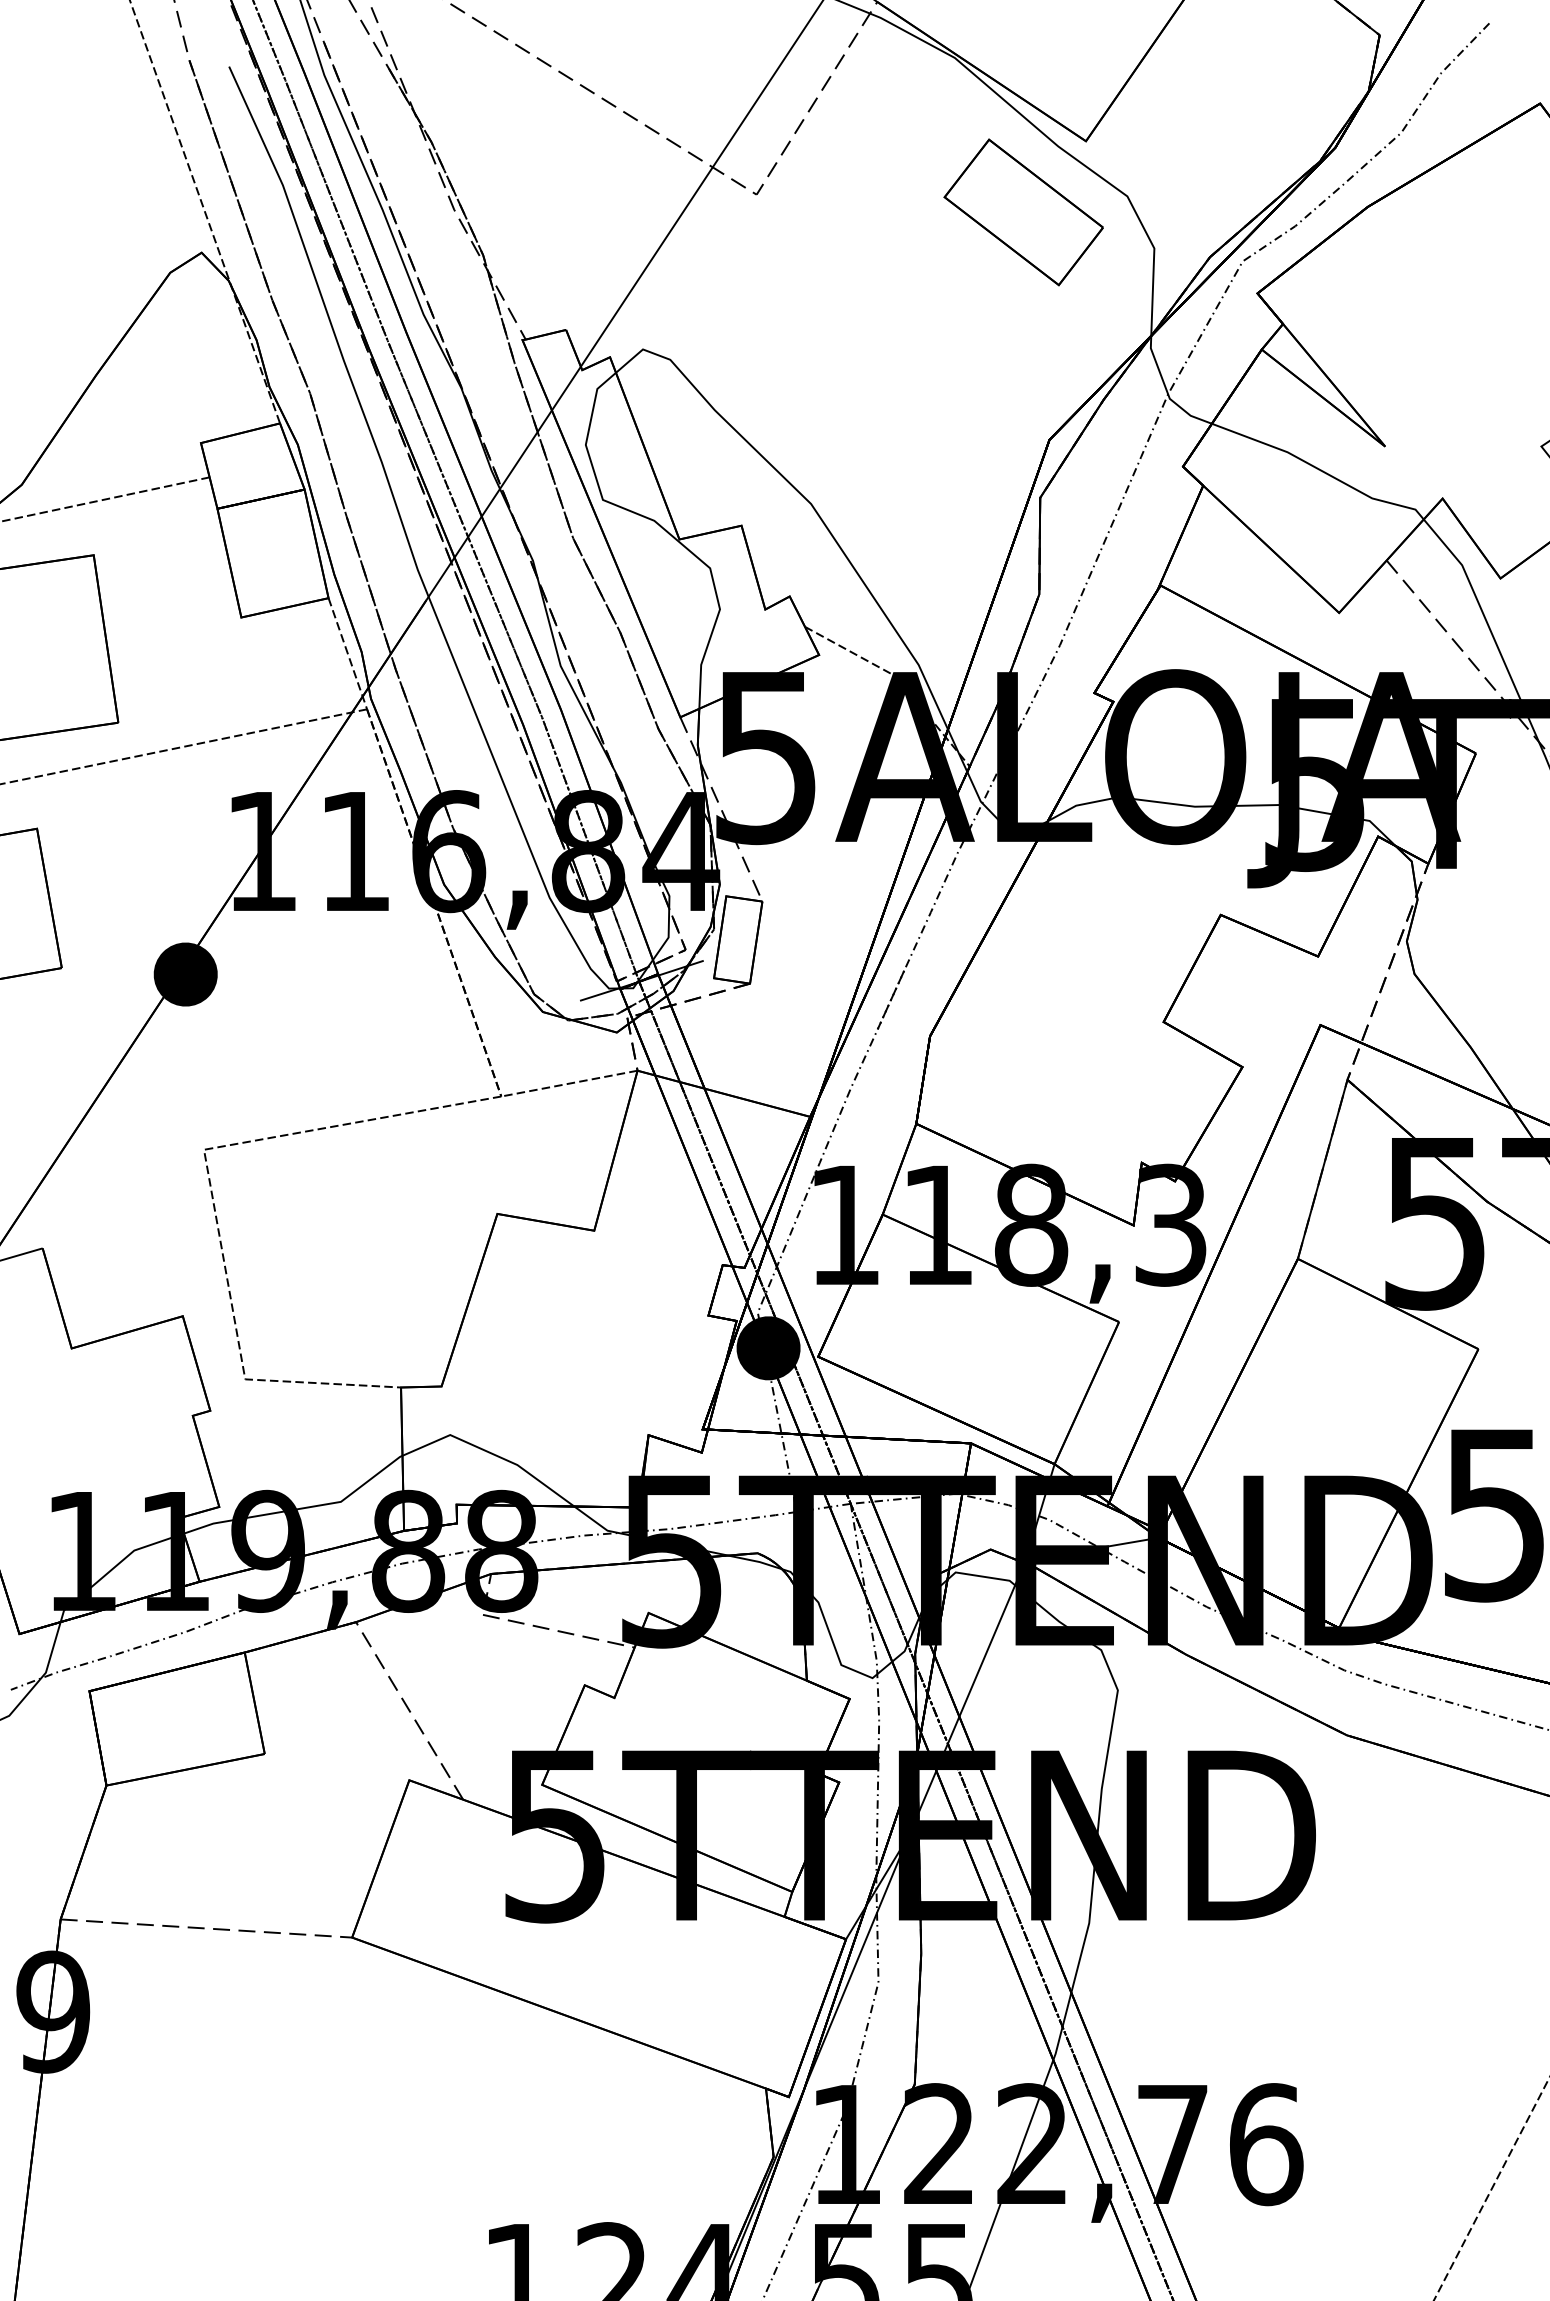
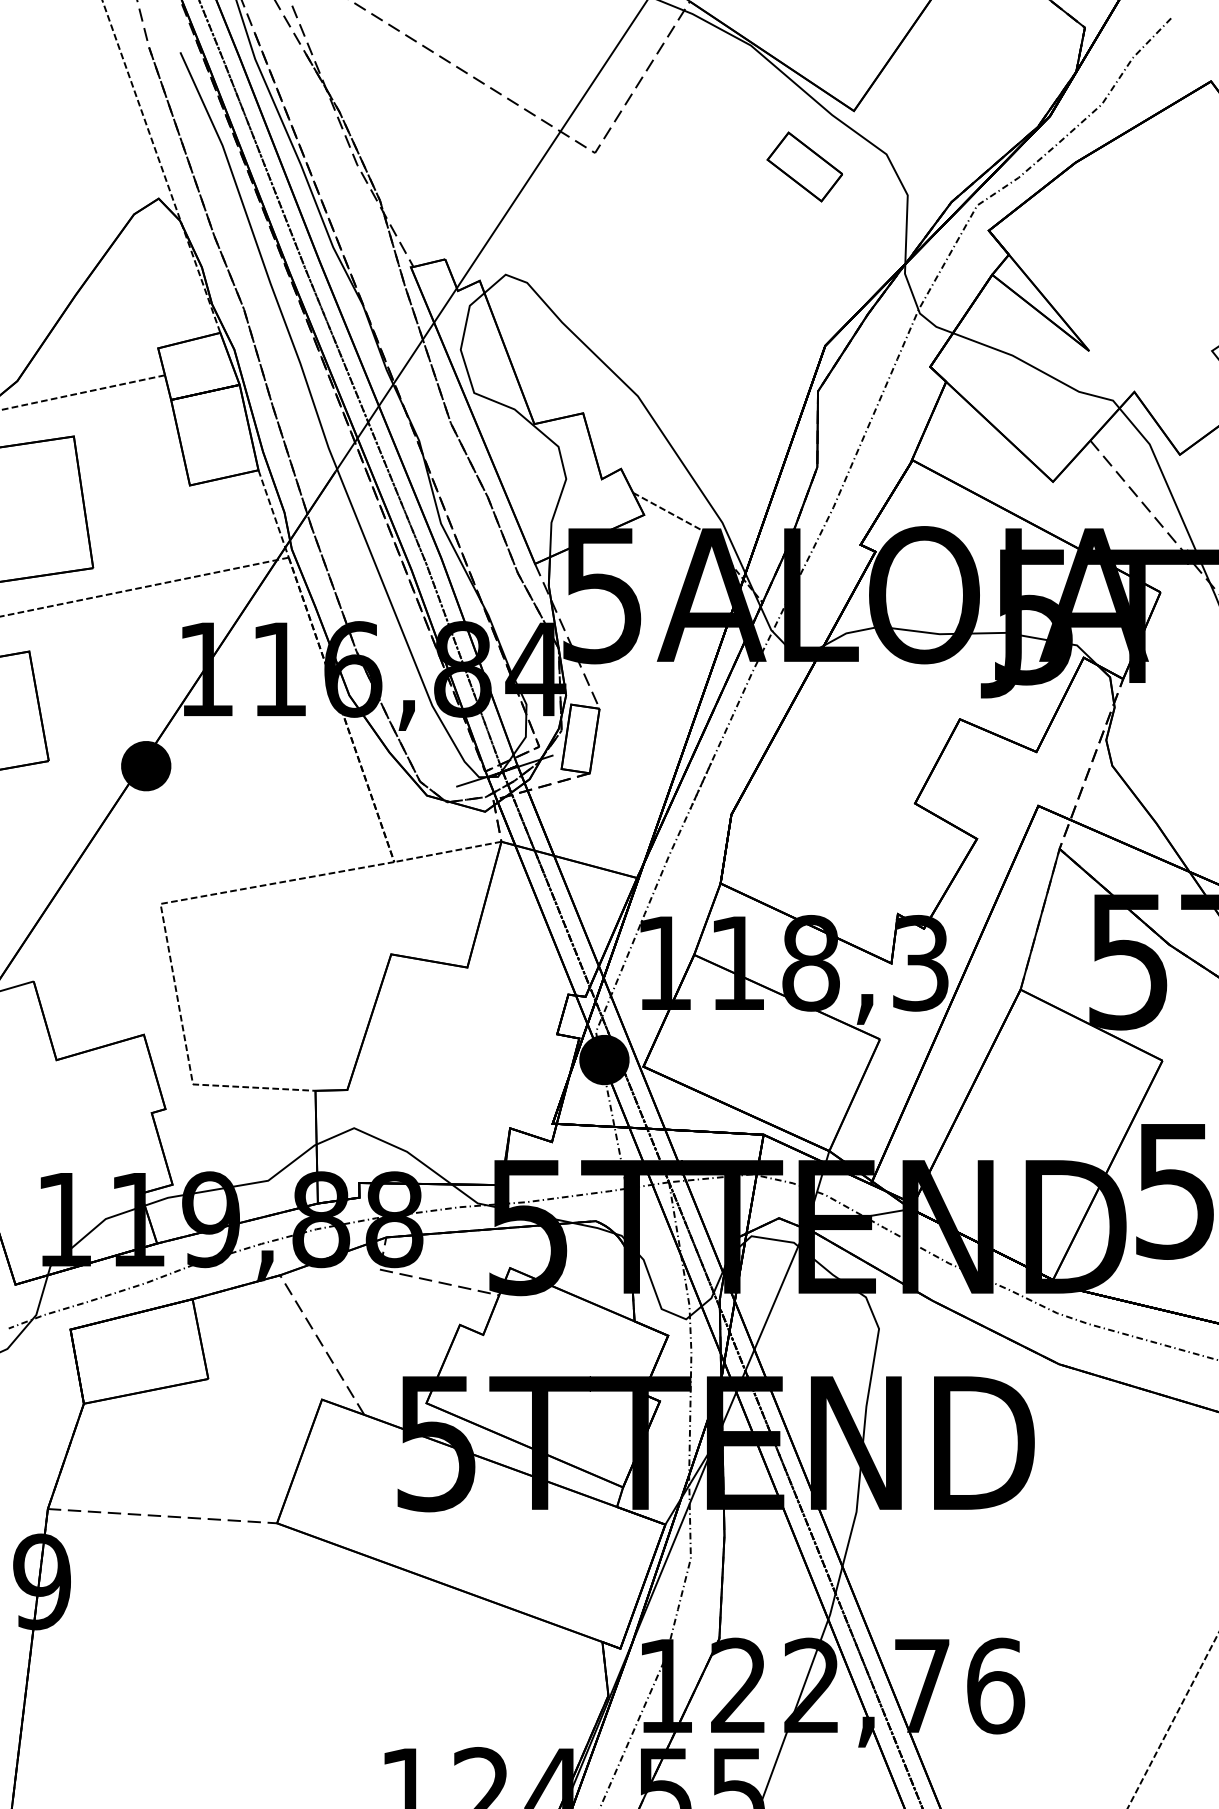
part: (1023, 212) -> (804, 167), size x0.6

